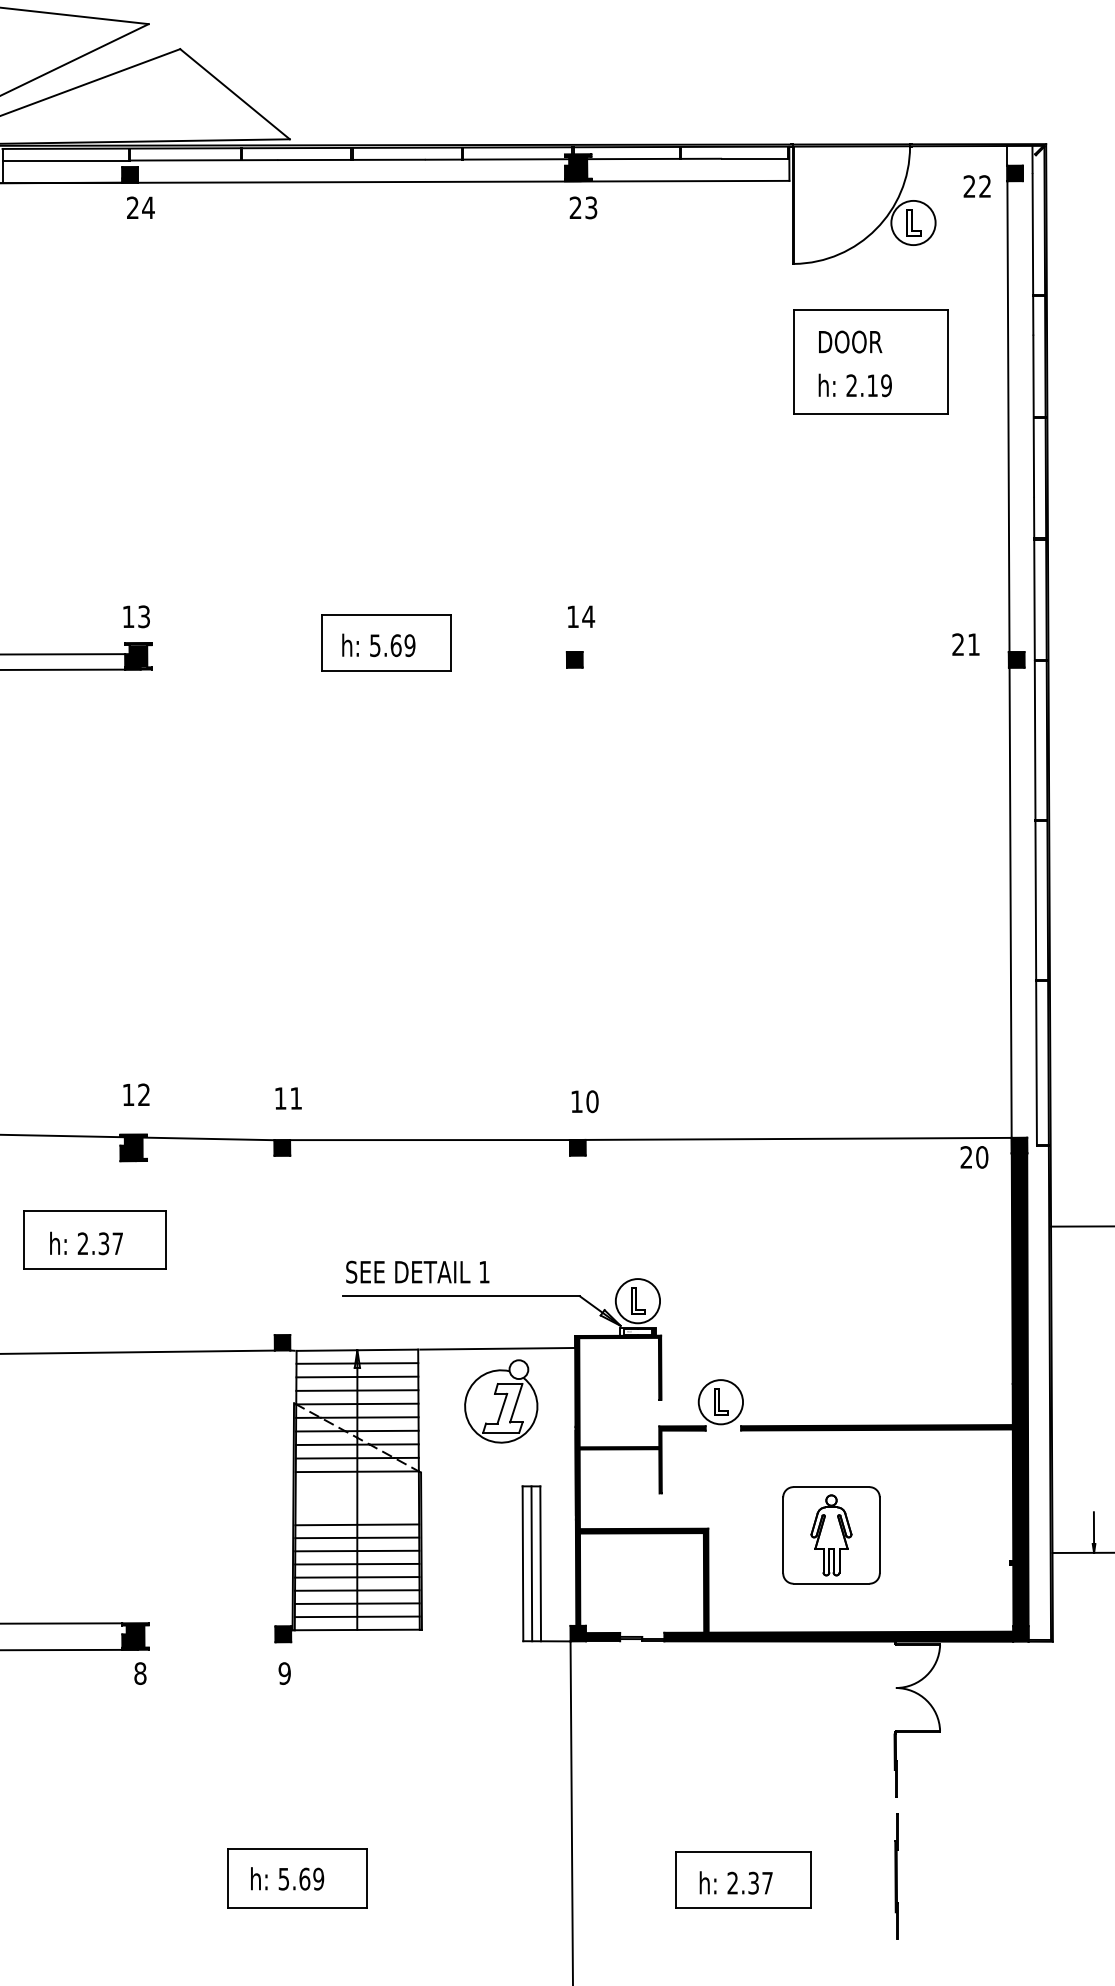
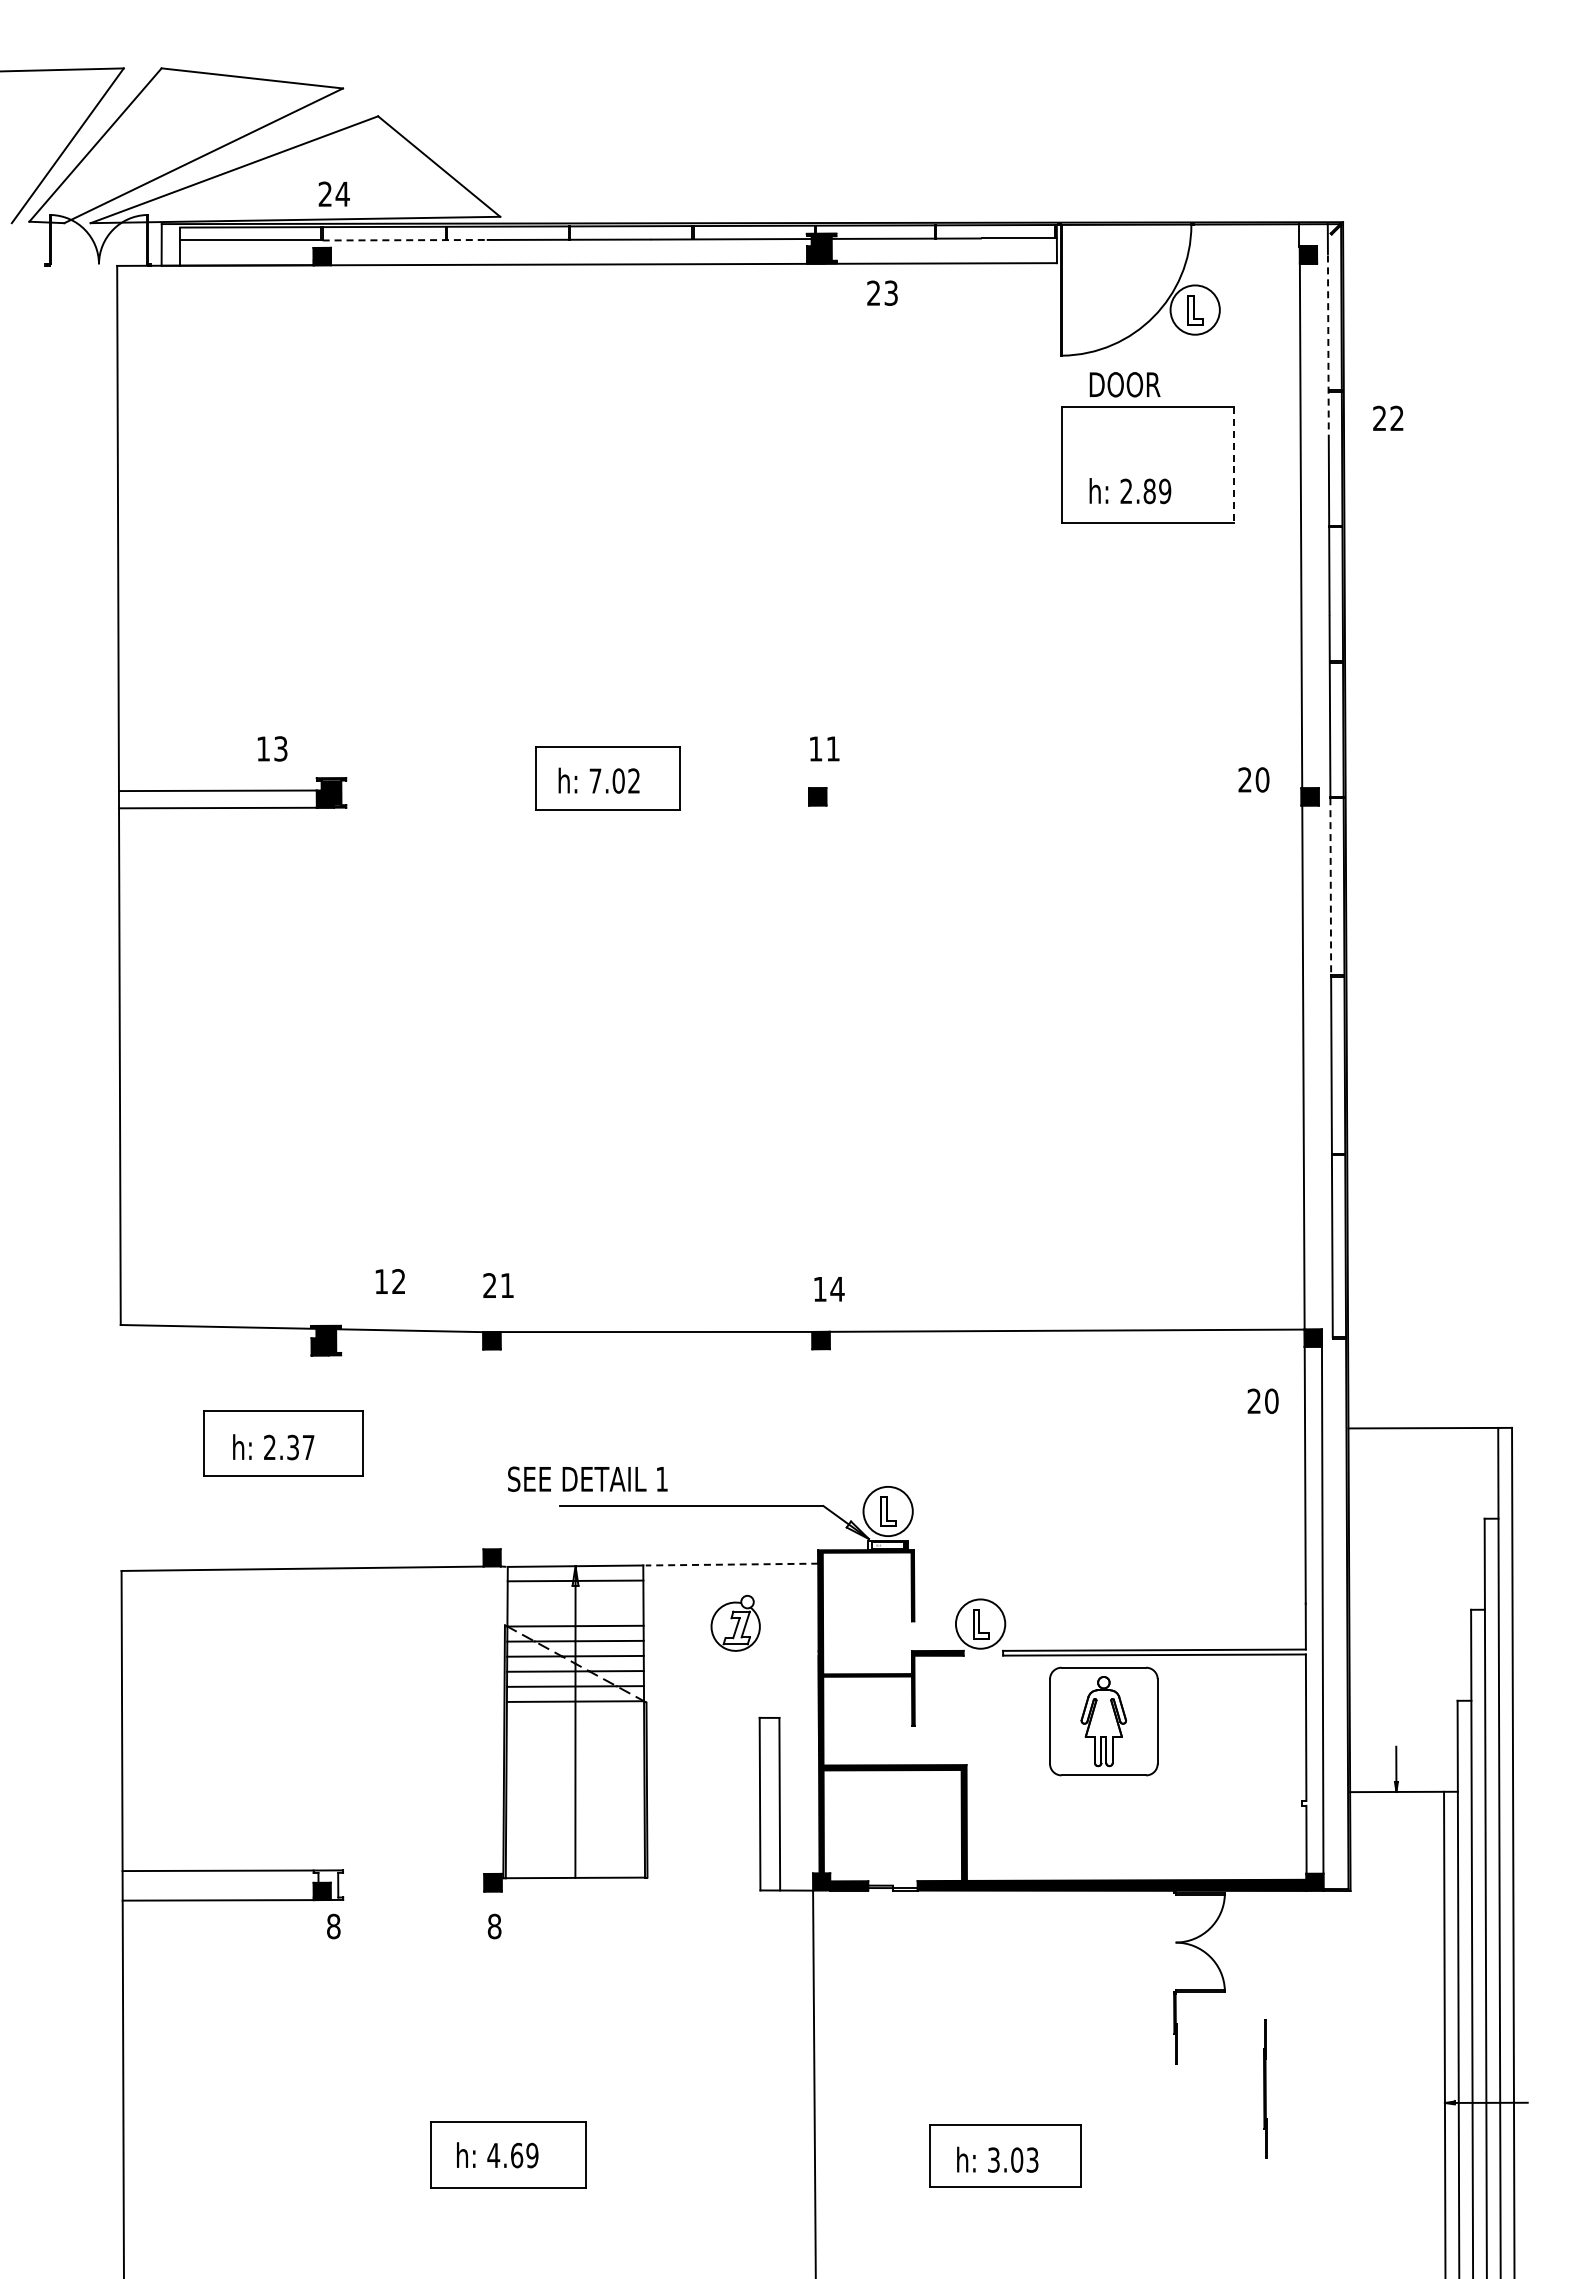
line: (203, 160) -> (404, 240), solid -> dashed
text: (977, 185) -> (1388, 417), moved
text: (140, 207) -> (333, 193), moved
text: (583, 207) -> (882, 292), moved
line: (1033, 254) -> (1328, 345), solid -> dashed
text: (850, 341) -> (1124, 384), moved
line: (947, 361) -> (1233, 464), solid -> dashed
text: (872, 385) -> (1149, 491), 2.19 -> 2.89
text: (136, 616) -> (272, 748), moved
text: (588, 616) -> (833, 748), 14 -> 11
text: (973, 644) -> (1262, 779), 21 -> 20
text: (392, 645) -> (614, 780), 5.69 -> 7.02
line: (1034, 741) -> (1330, 887), solid -> dashed
text: (135, 1094) -> (389, 1281), moved
text: (280, 1098) -> (489, 1285), 11 -> 21
text: (592, 1101) -> (837, 1288), 10 -> 14
text: (973, 1156) -> (1262, 1400), moved
text: (417, 1271) -> (587, 1478), moved
line: (497, 1348) -> (731, 1564), solid -> dashed
line: (357, 1376) -> (575, 1595), removed
fill: (885, 1389) -> (1163, 1609), removed
line: (357, 1390) -> (575, 1610), removed
part: (500, 1401) -> (735, 1623), size x0.6
line: (357, 1524) -> (575, 1760), removed
part: (831, 1535) -> (1103, 1721), moved
line: (357, 1537) -> (575, 1774), removed
line: (357, 1550) -> (575, 1789), removed
line: (531, 1563) -> (769, 1803), removed
line: (357, 1564) -> (575, 1804), removed
line: (357, 1576) -> (575, 1818), removed
line: (357, 1590) -> (575, 1833), removed
line: (356, 1603) -> (574, 1848), removed
line: (356, 1616) -> (574, 1862), removed
fill: (135, 1636) -> (328, 1885), removed
text: (284, 1673) -> (494, 1926), 9 -> 8
line: (896, 1876) -> (1265, 2088), moved
text: (283, 1879) -> (493, 2155), 5.69 -> 4.69
text: (750, 1882) -> (1013, 2159), 2.37 -> 3.03

